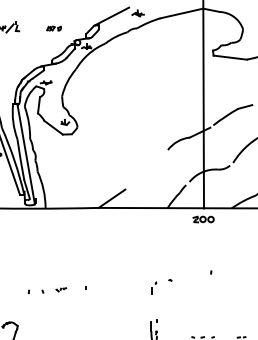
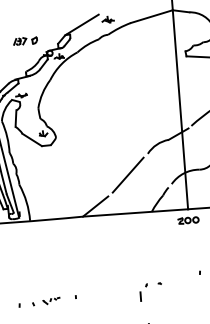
part: (53, 28) -> (24, 41), size x1.67
line: (146, 169) -> (127, 174), added
part: (153, 287) -> (143, 291), size x1.43
part: (61, 289) -> (51, 300), size x1.67

